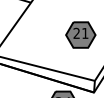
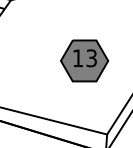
text: (80, 33) -> (84, 58), 21 -> 13

